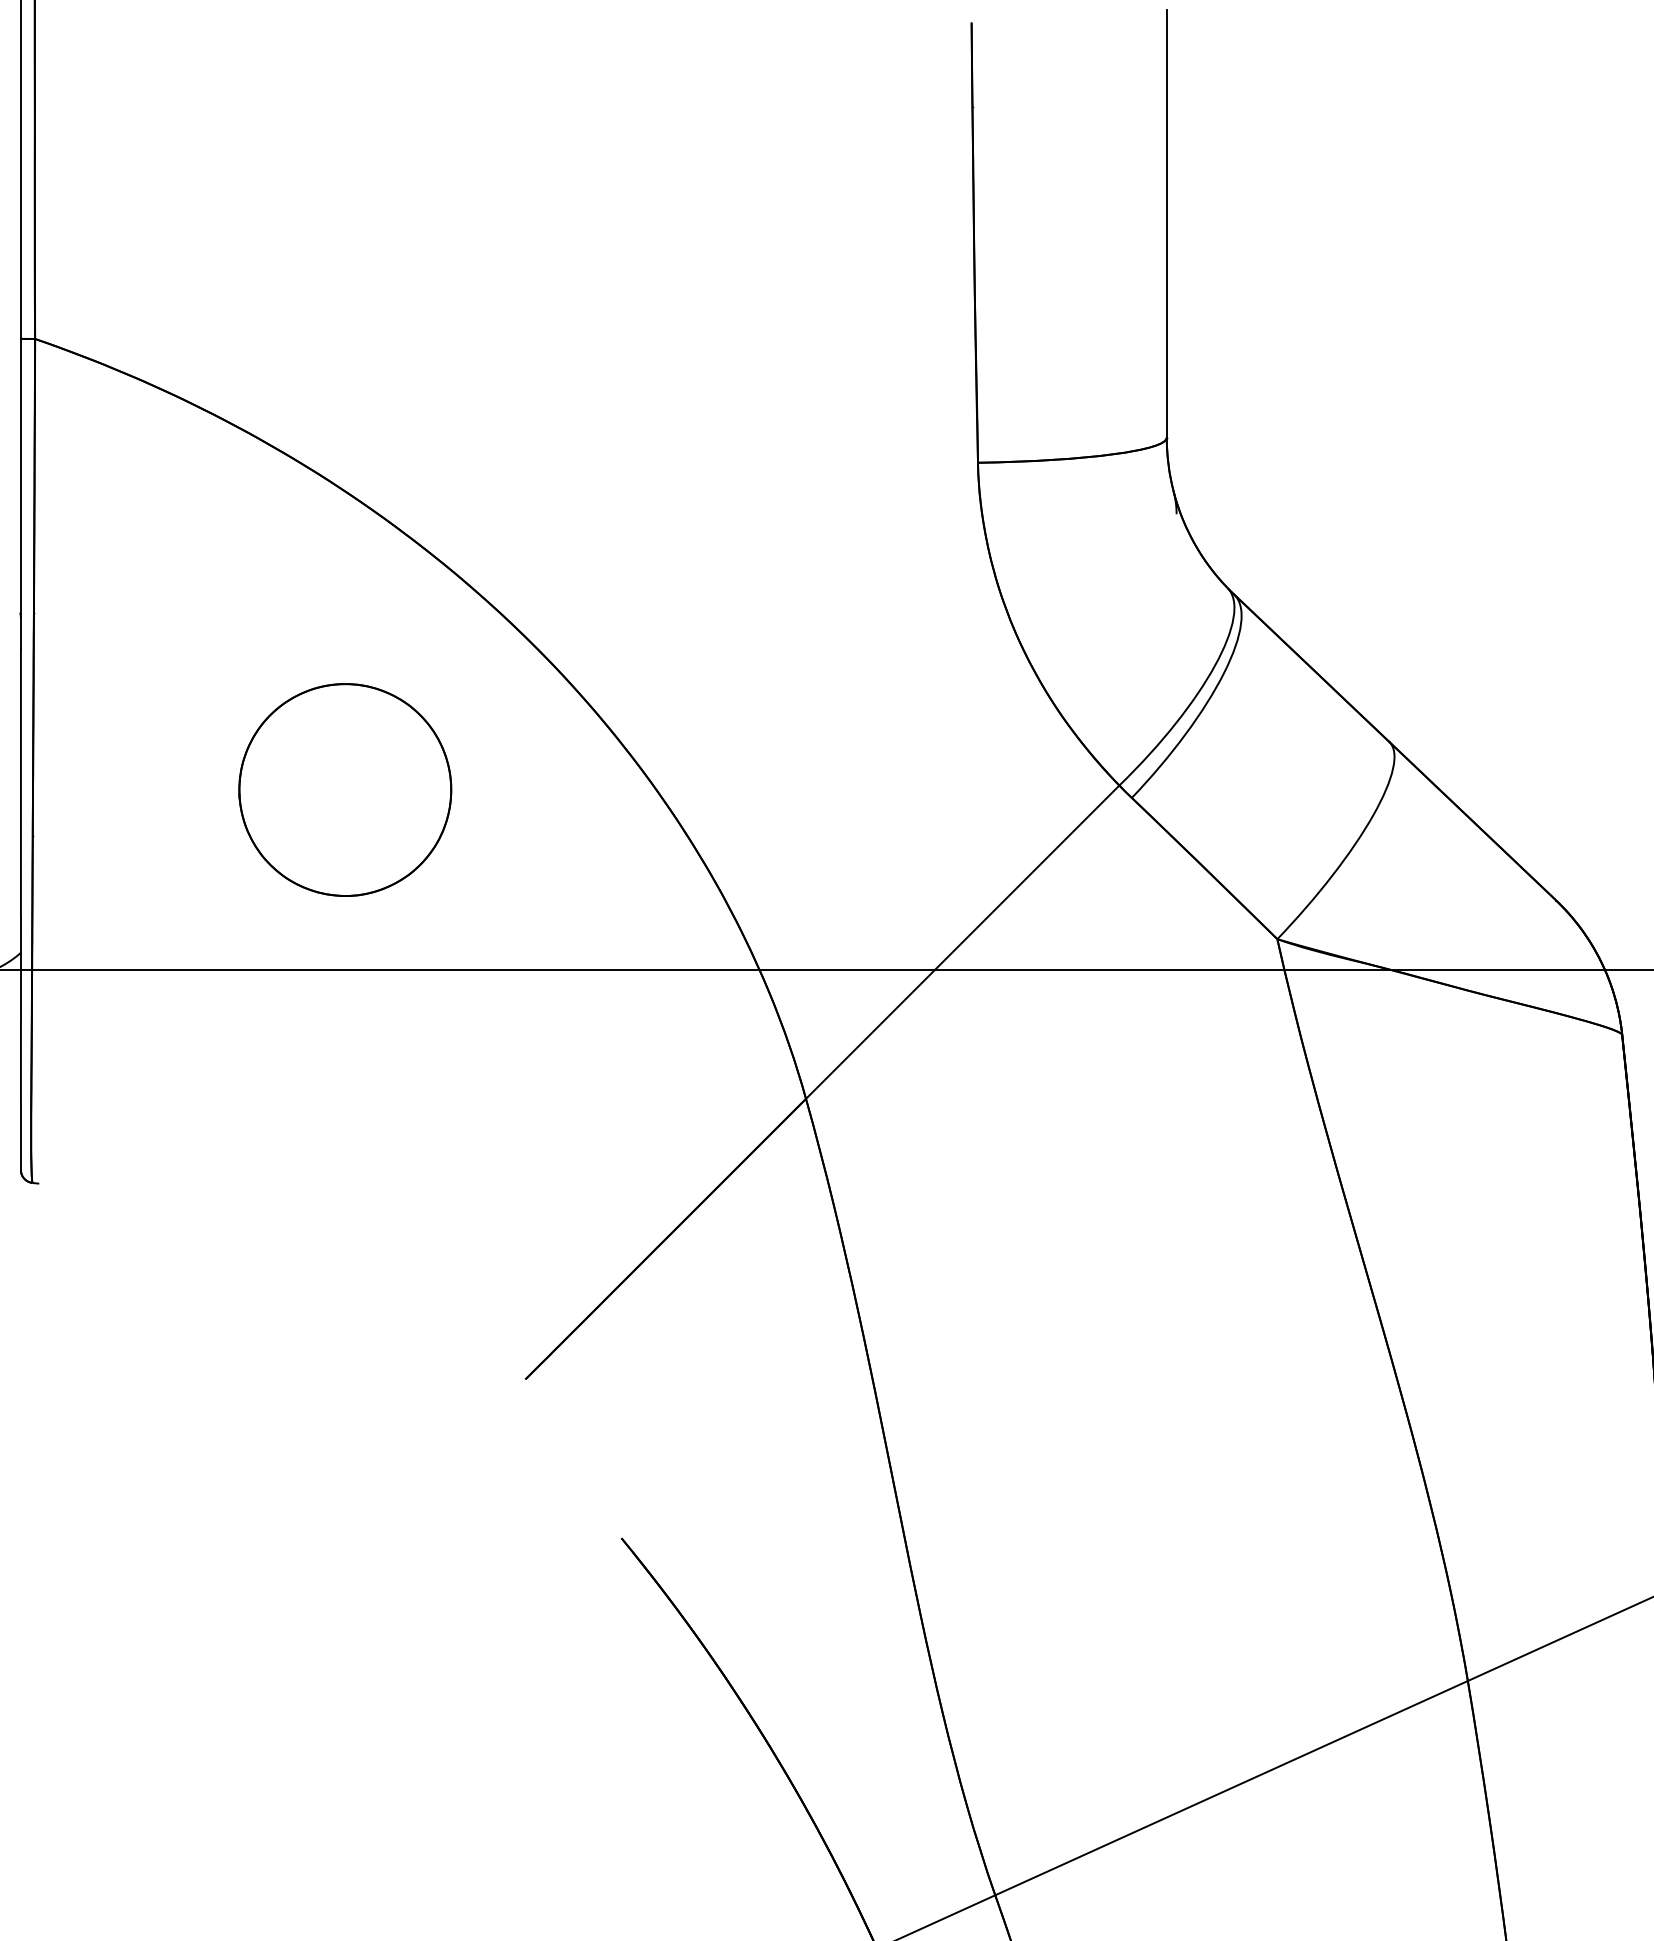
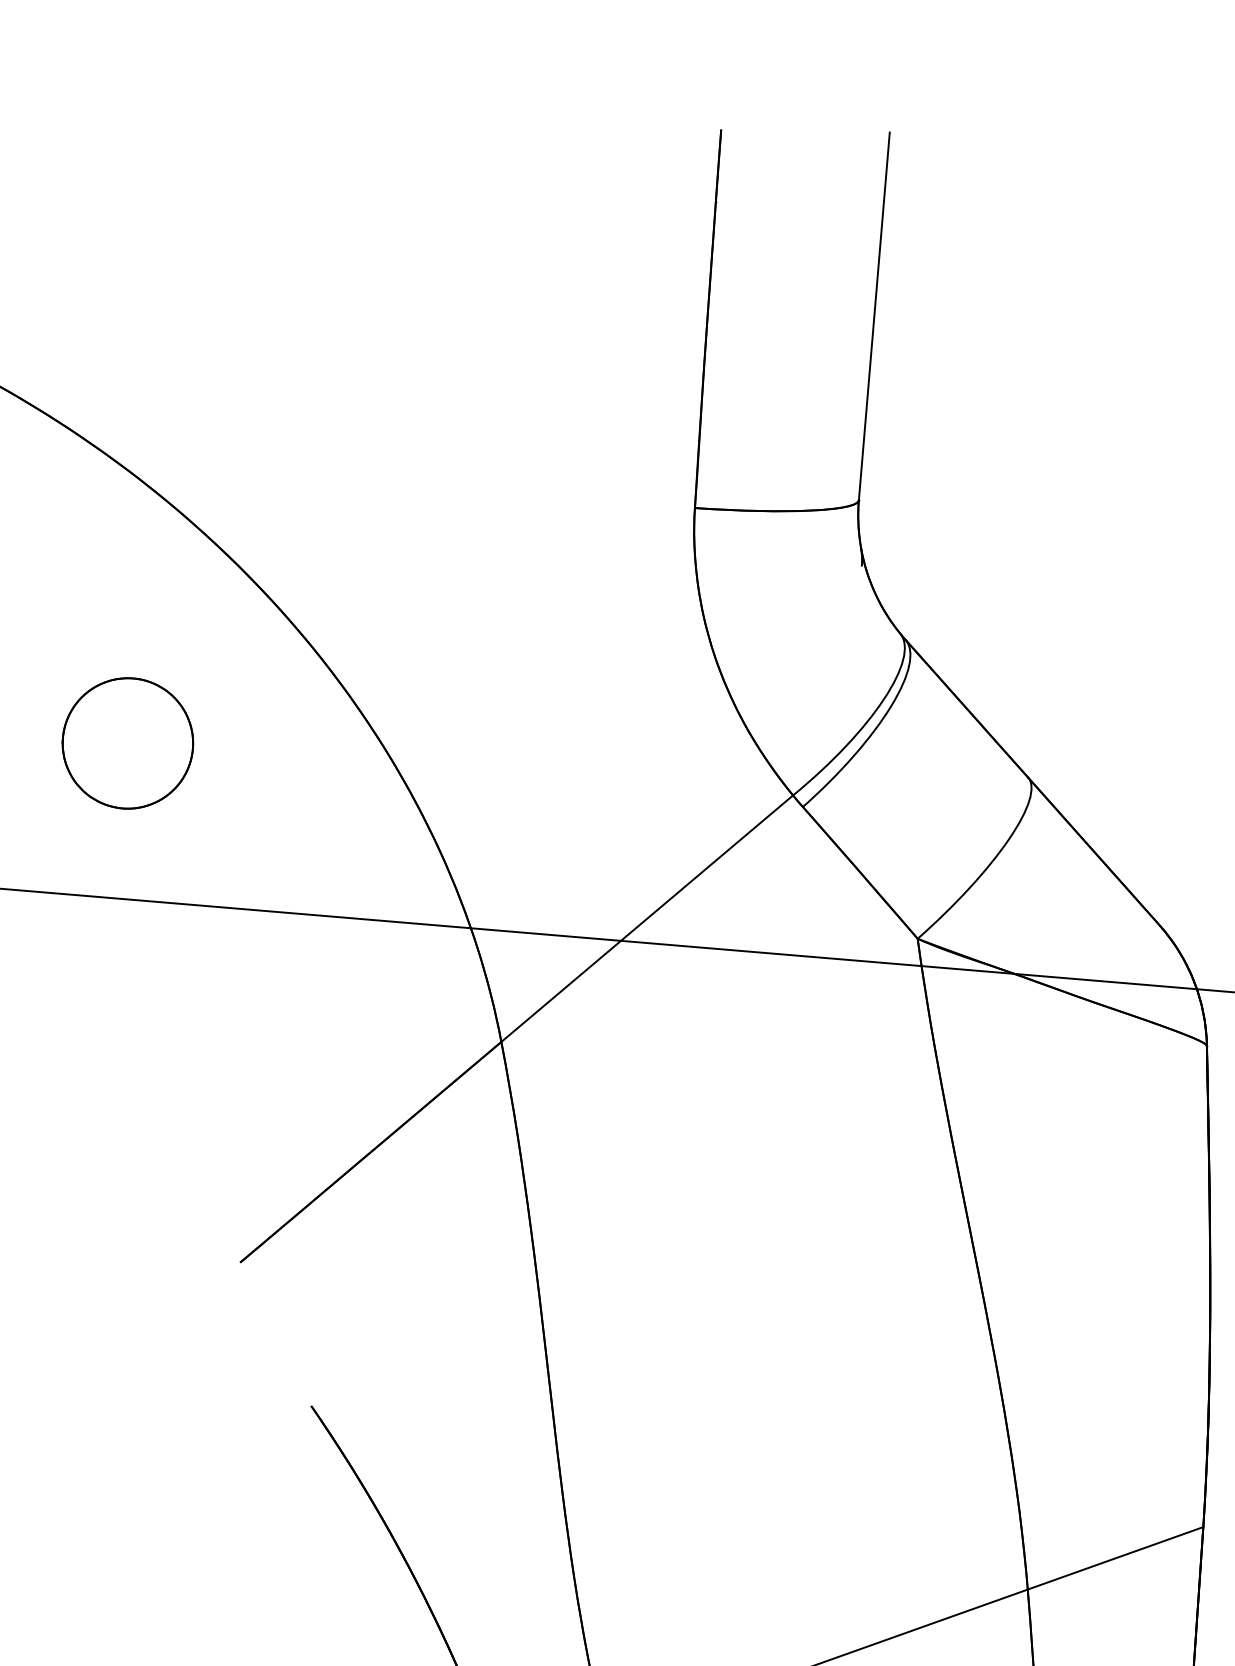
part: (344, 789) -> (127, 742), size x0.71

